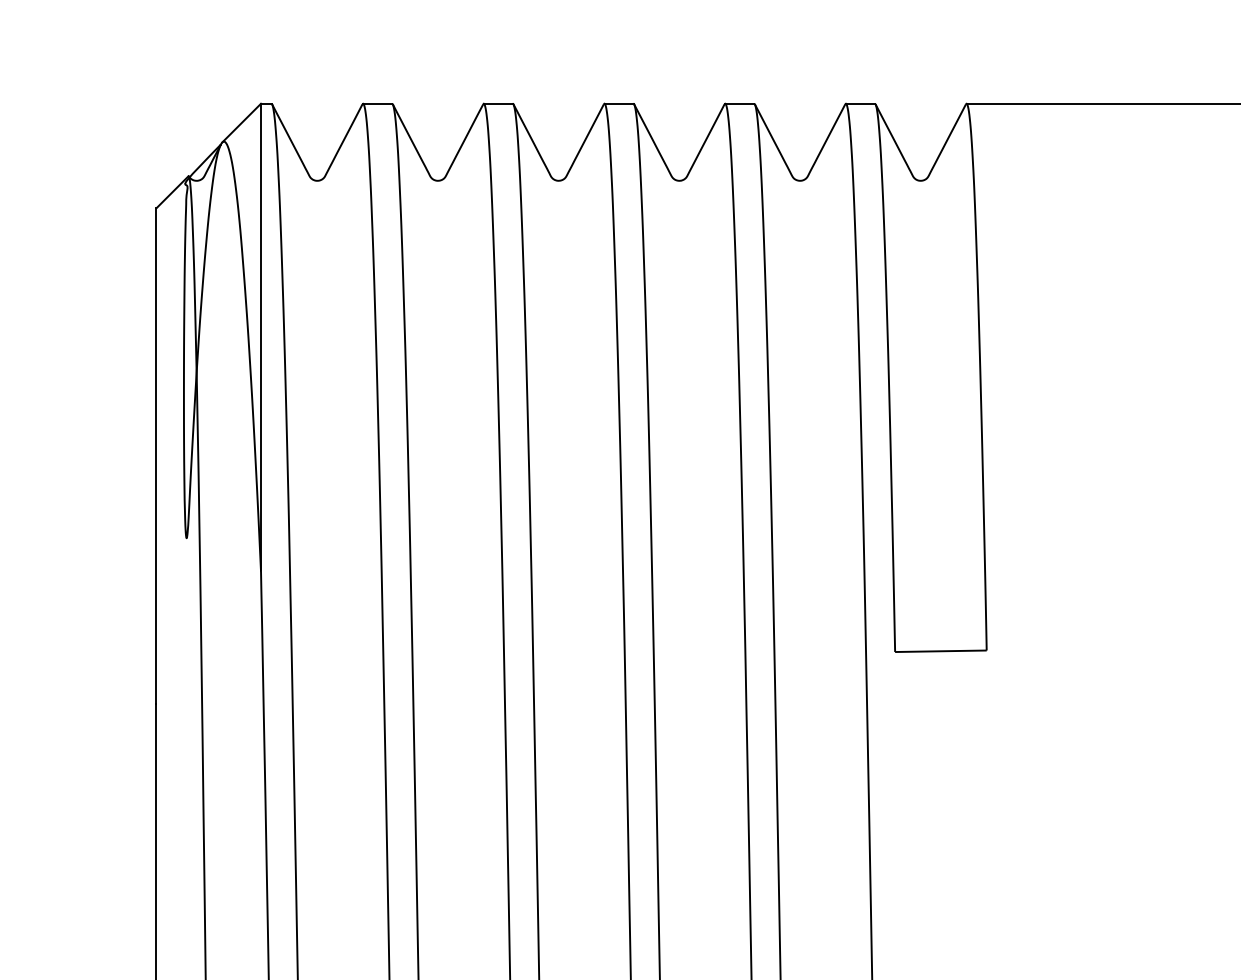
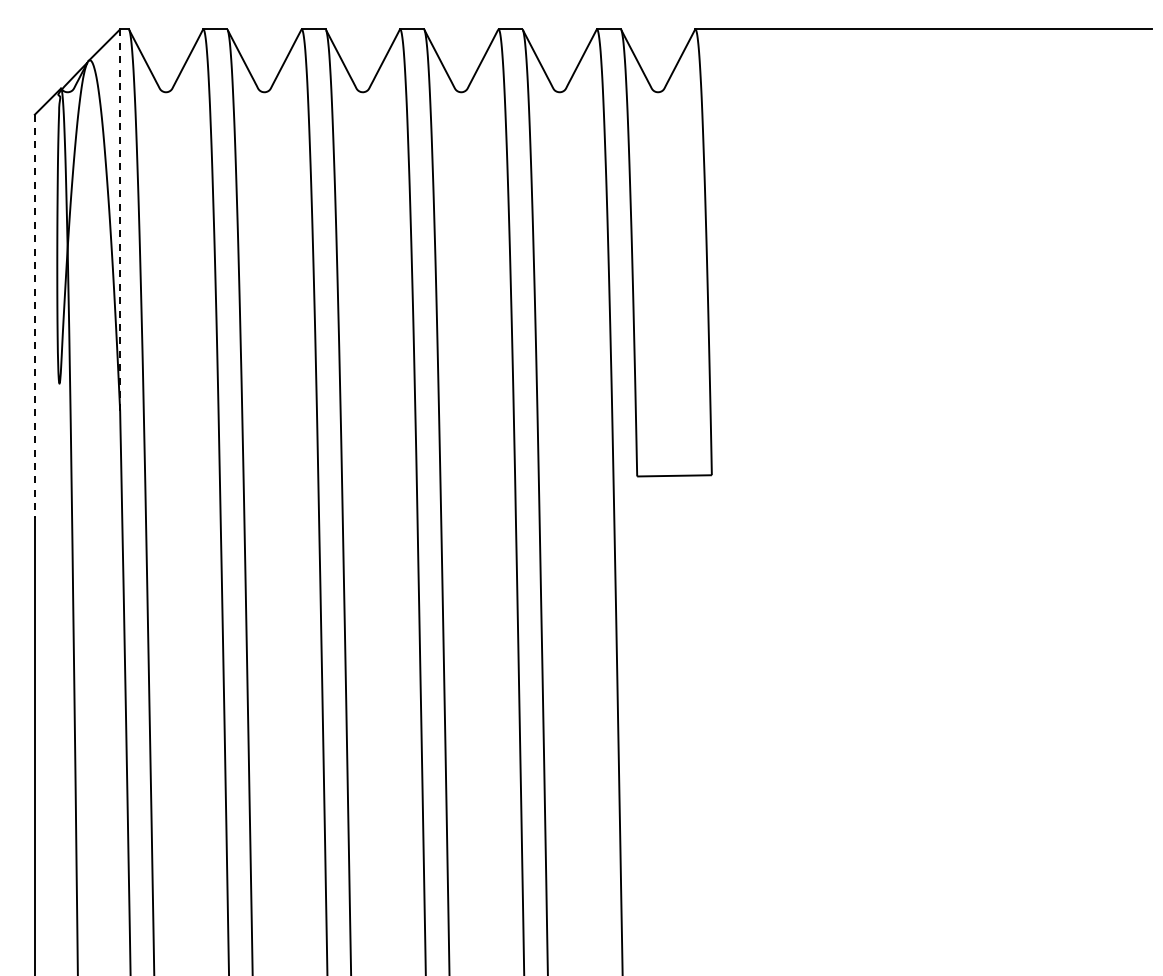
line: (261, 338) -> (120, 220), solid -> dashed
line: (155, 455) -> (34, 316), solid -> dashed

